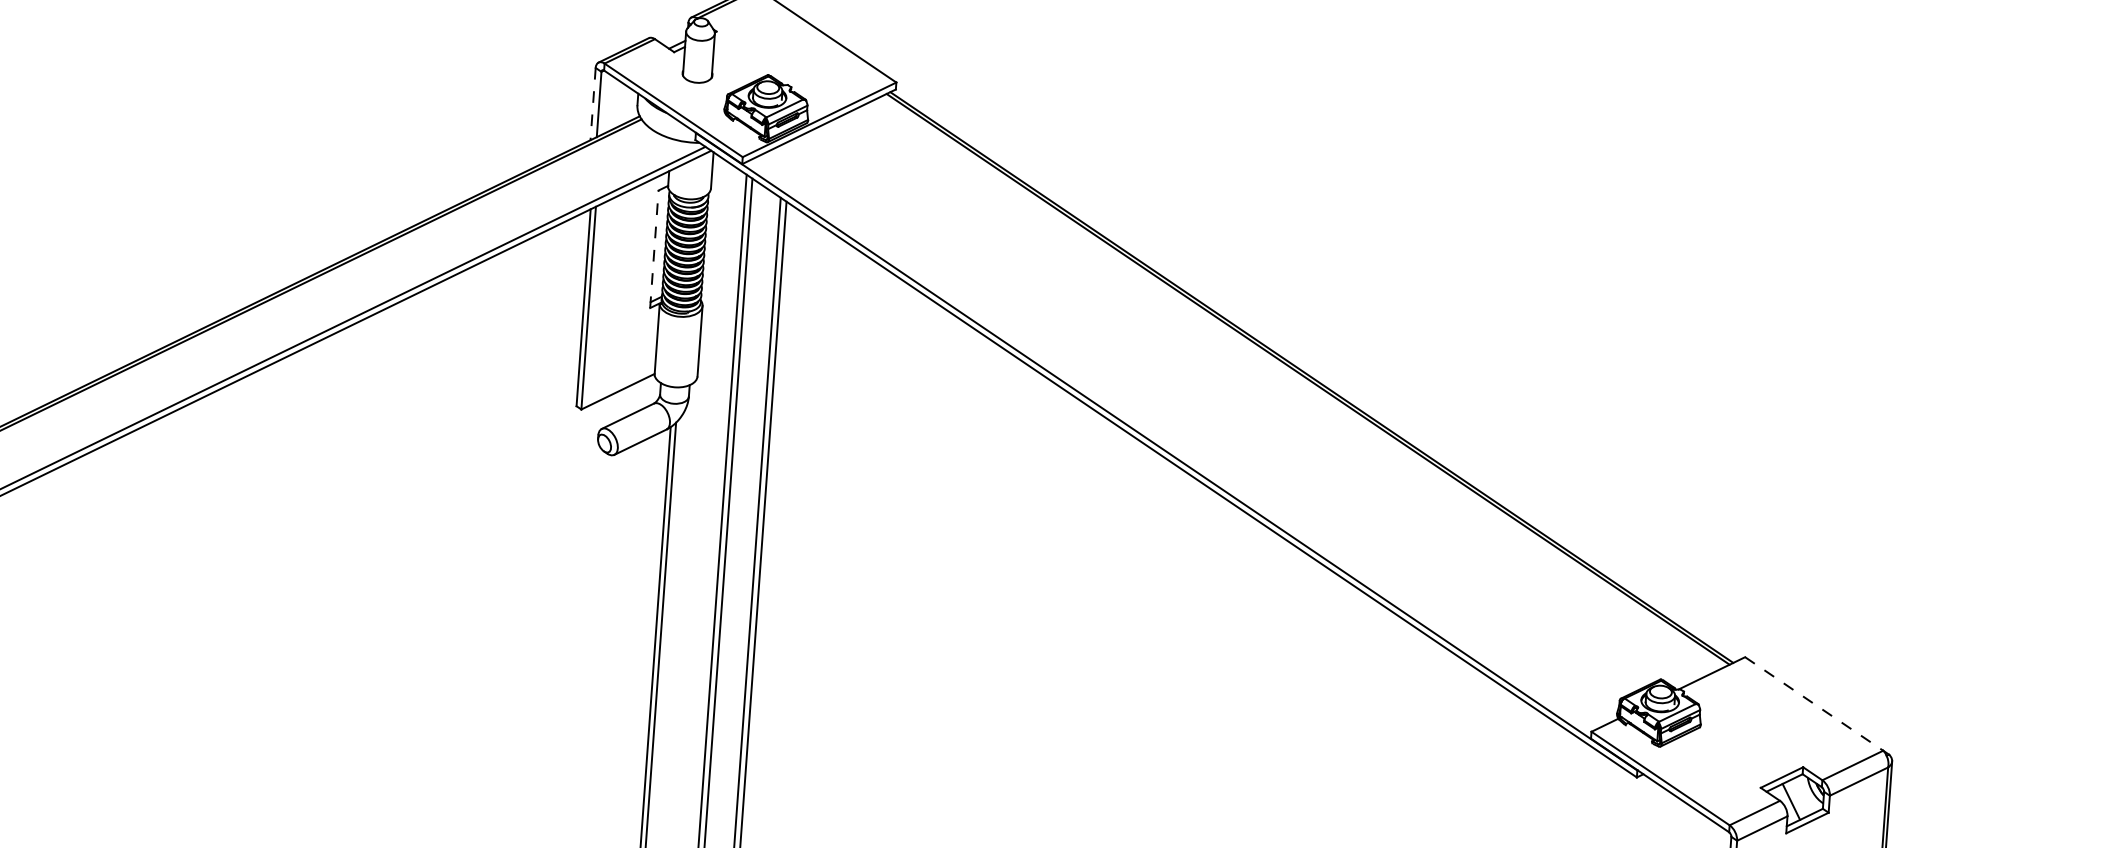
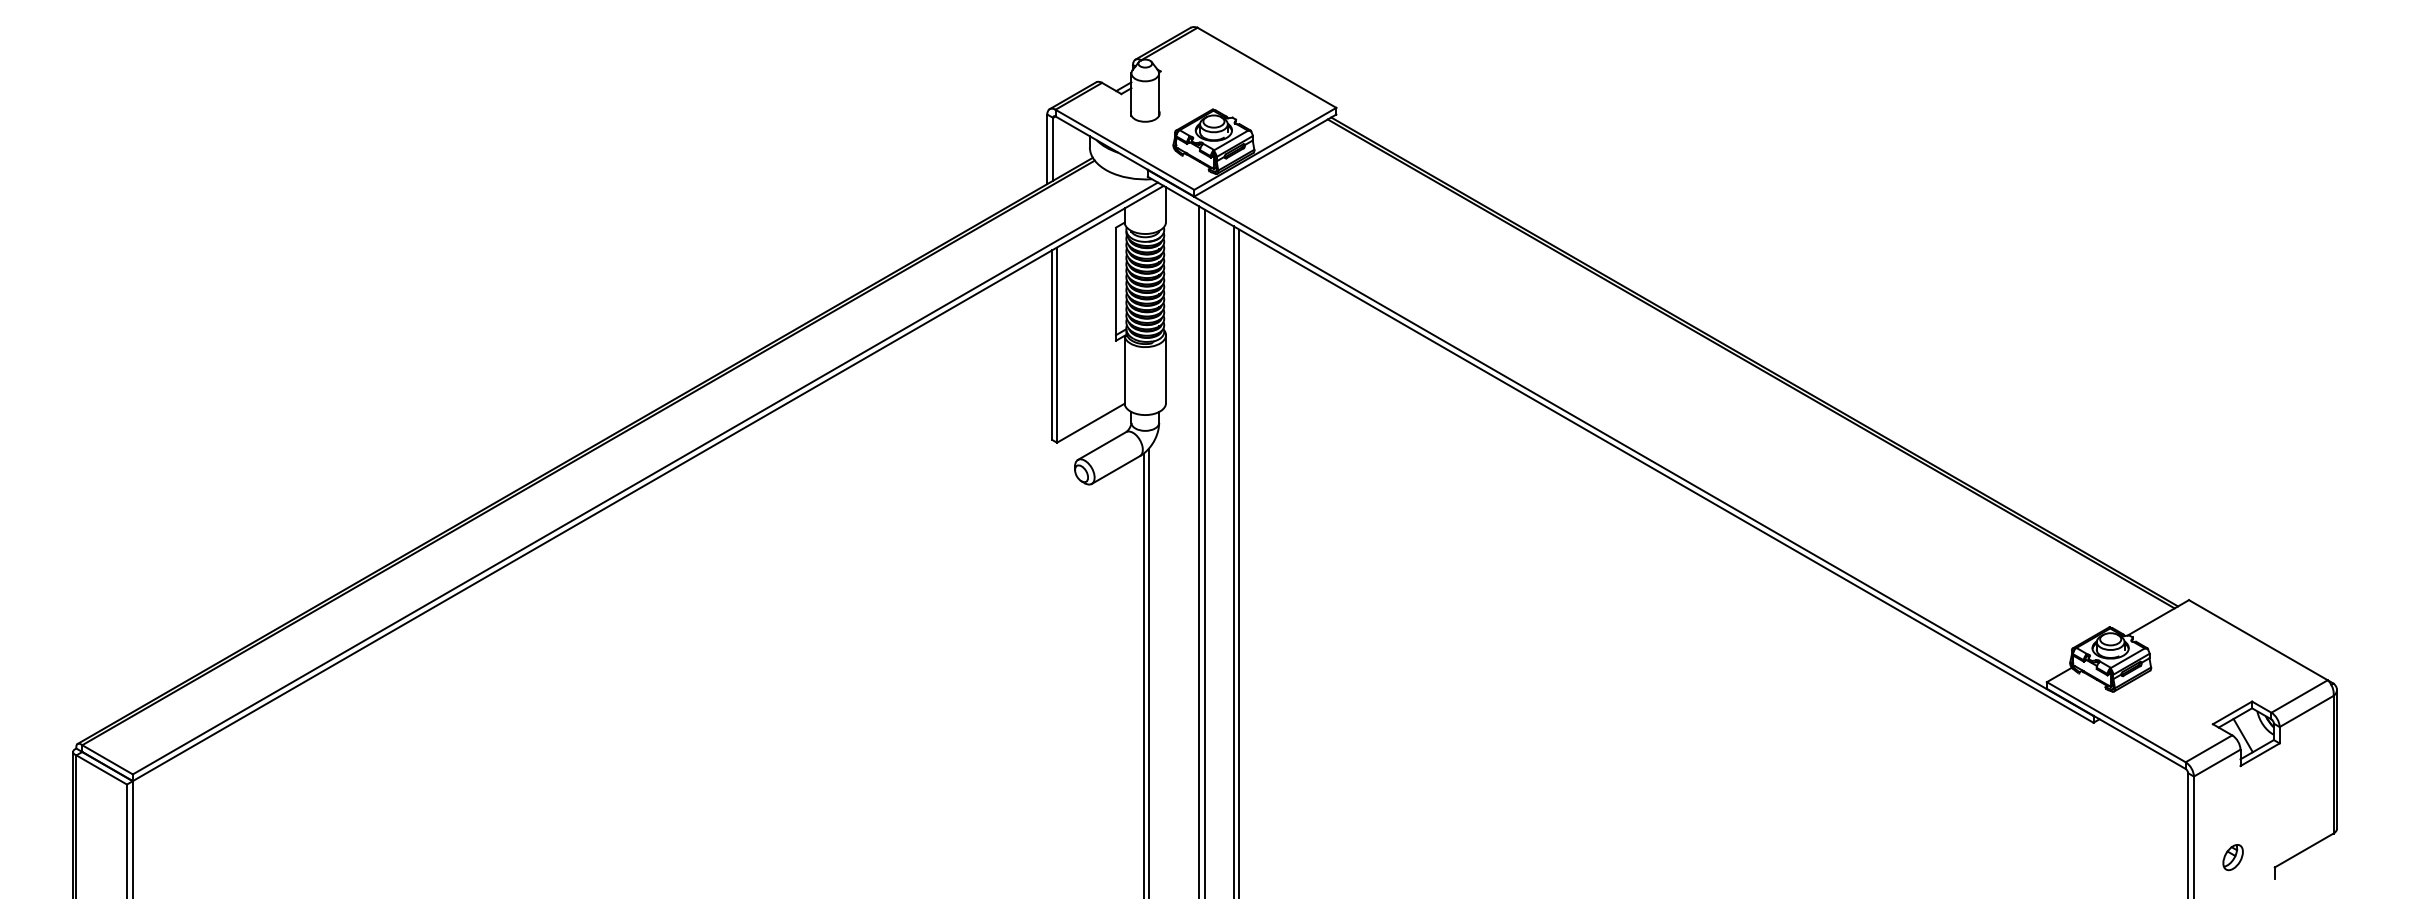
line: (593, 104) -> (1047, 149), dashed -> solid
line: (653, 249) -> (1115, 284), dashed -> solid
line: (1814, 704) -> (2258, 640), dashed -> solid

